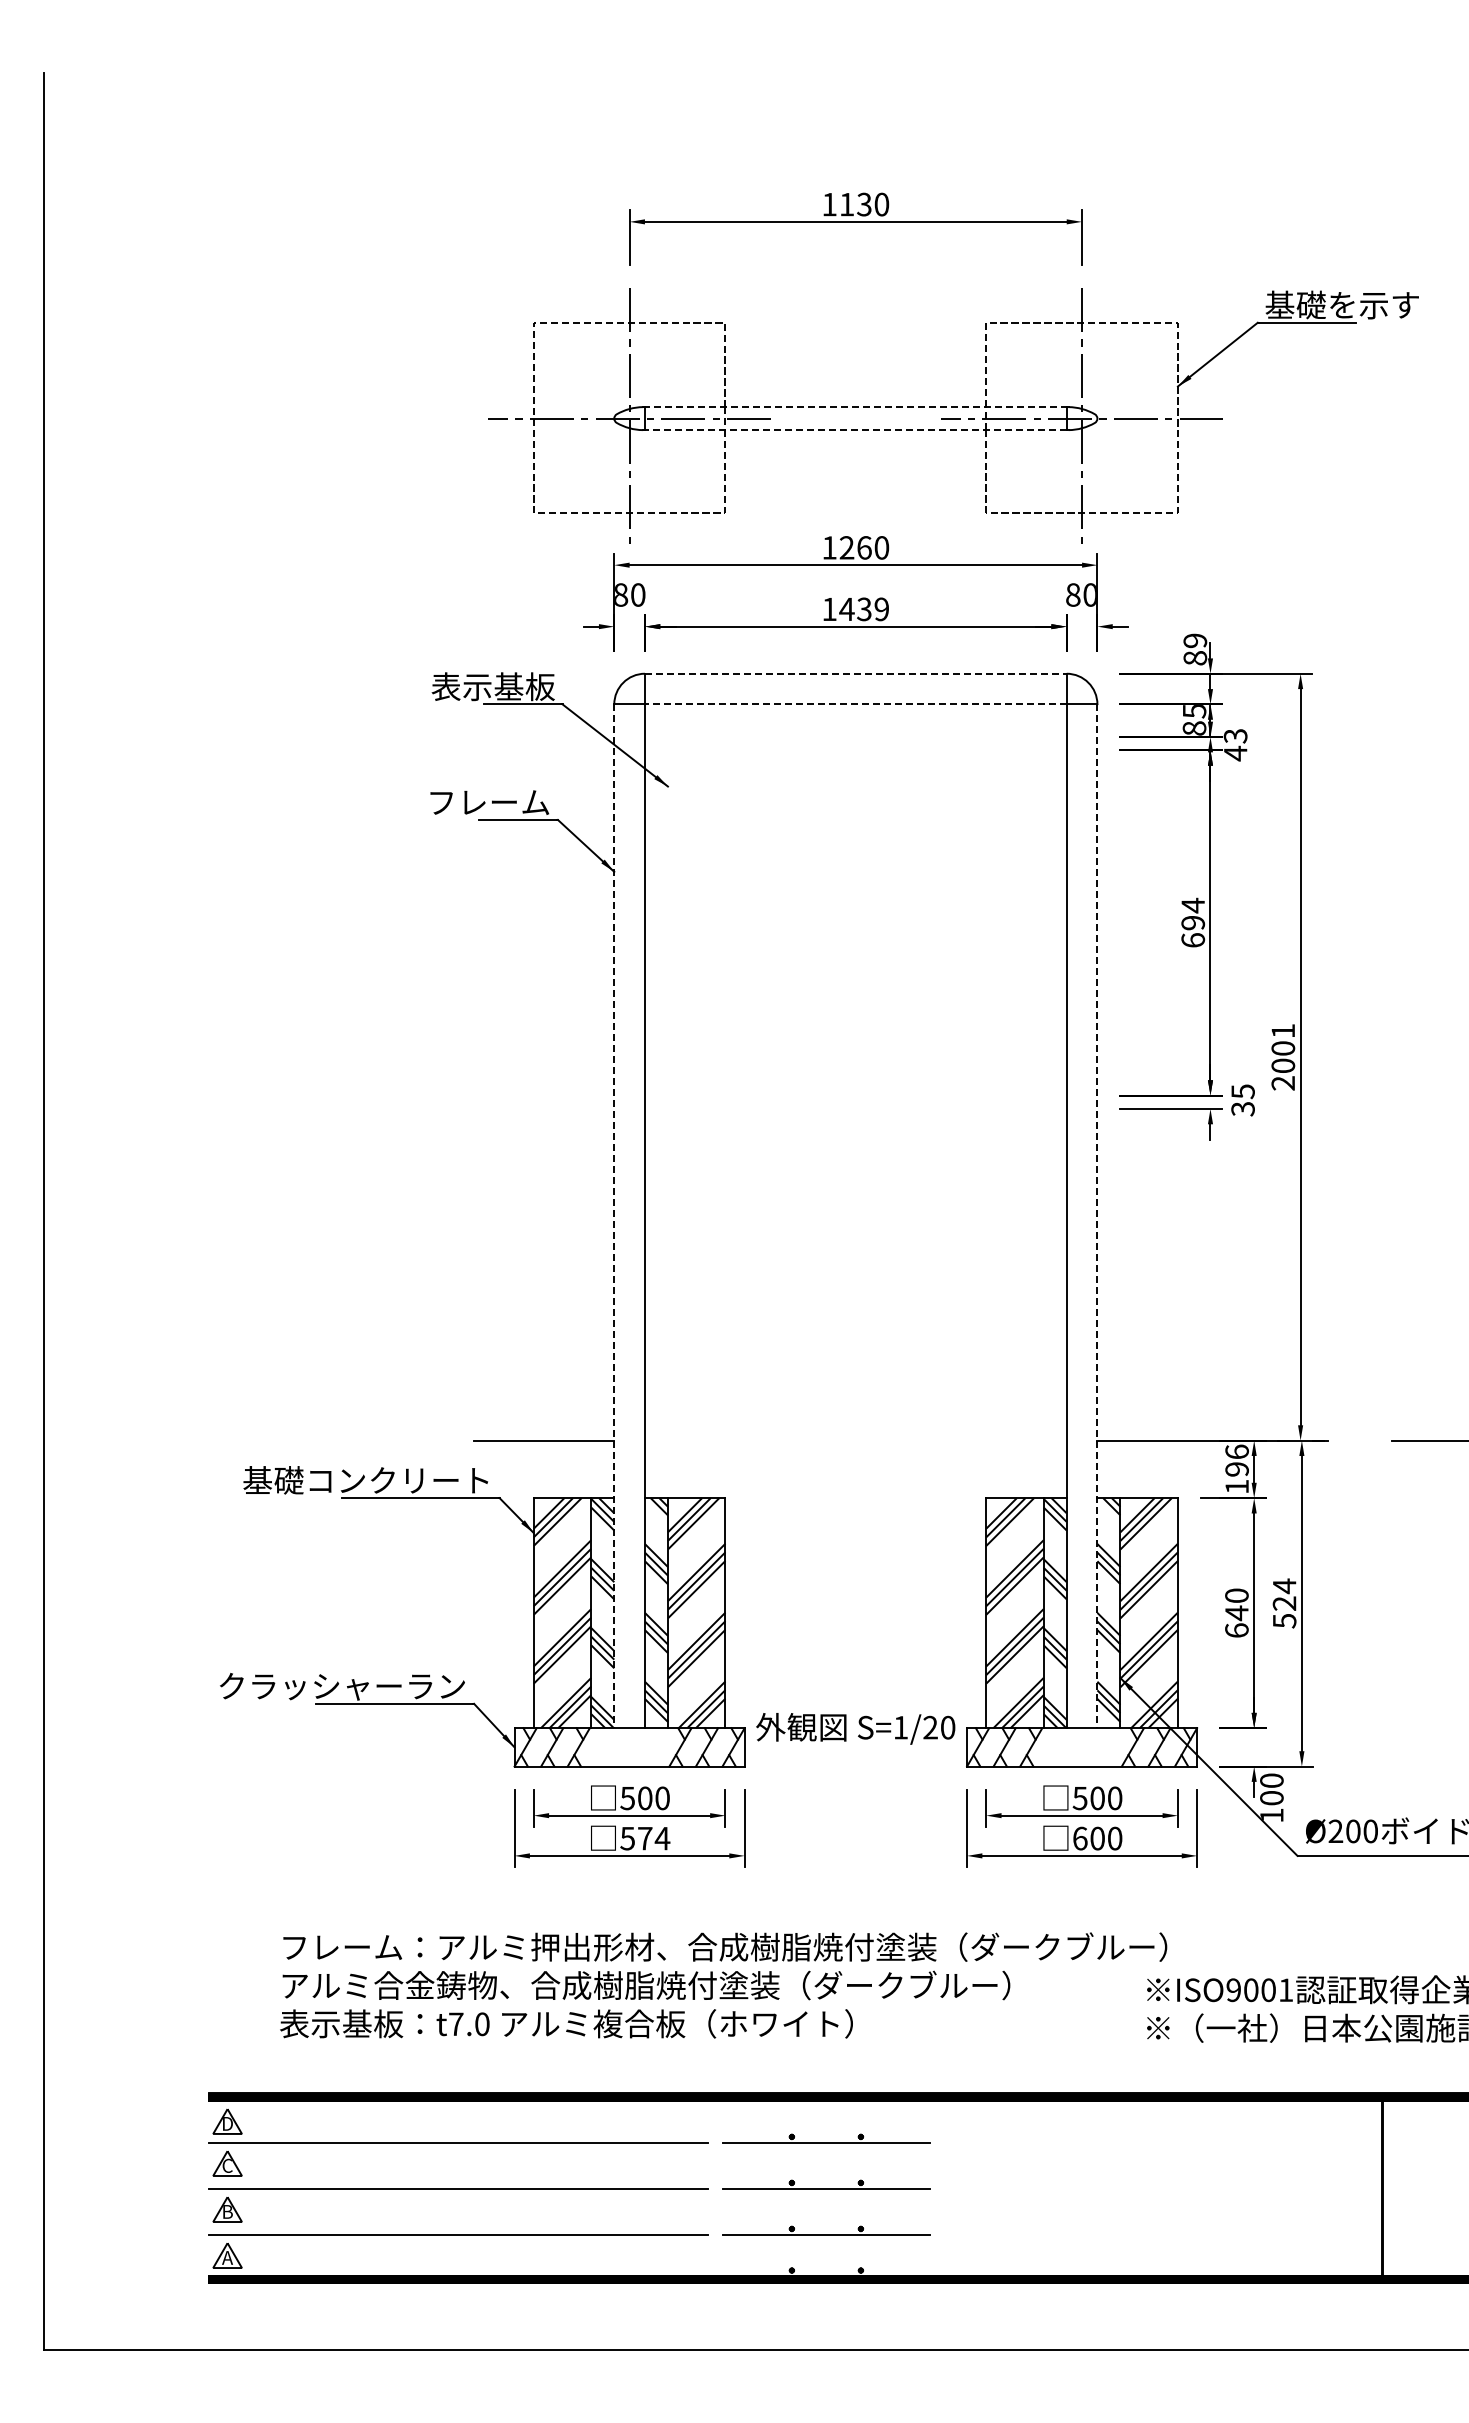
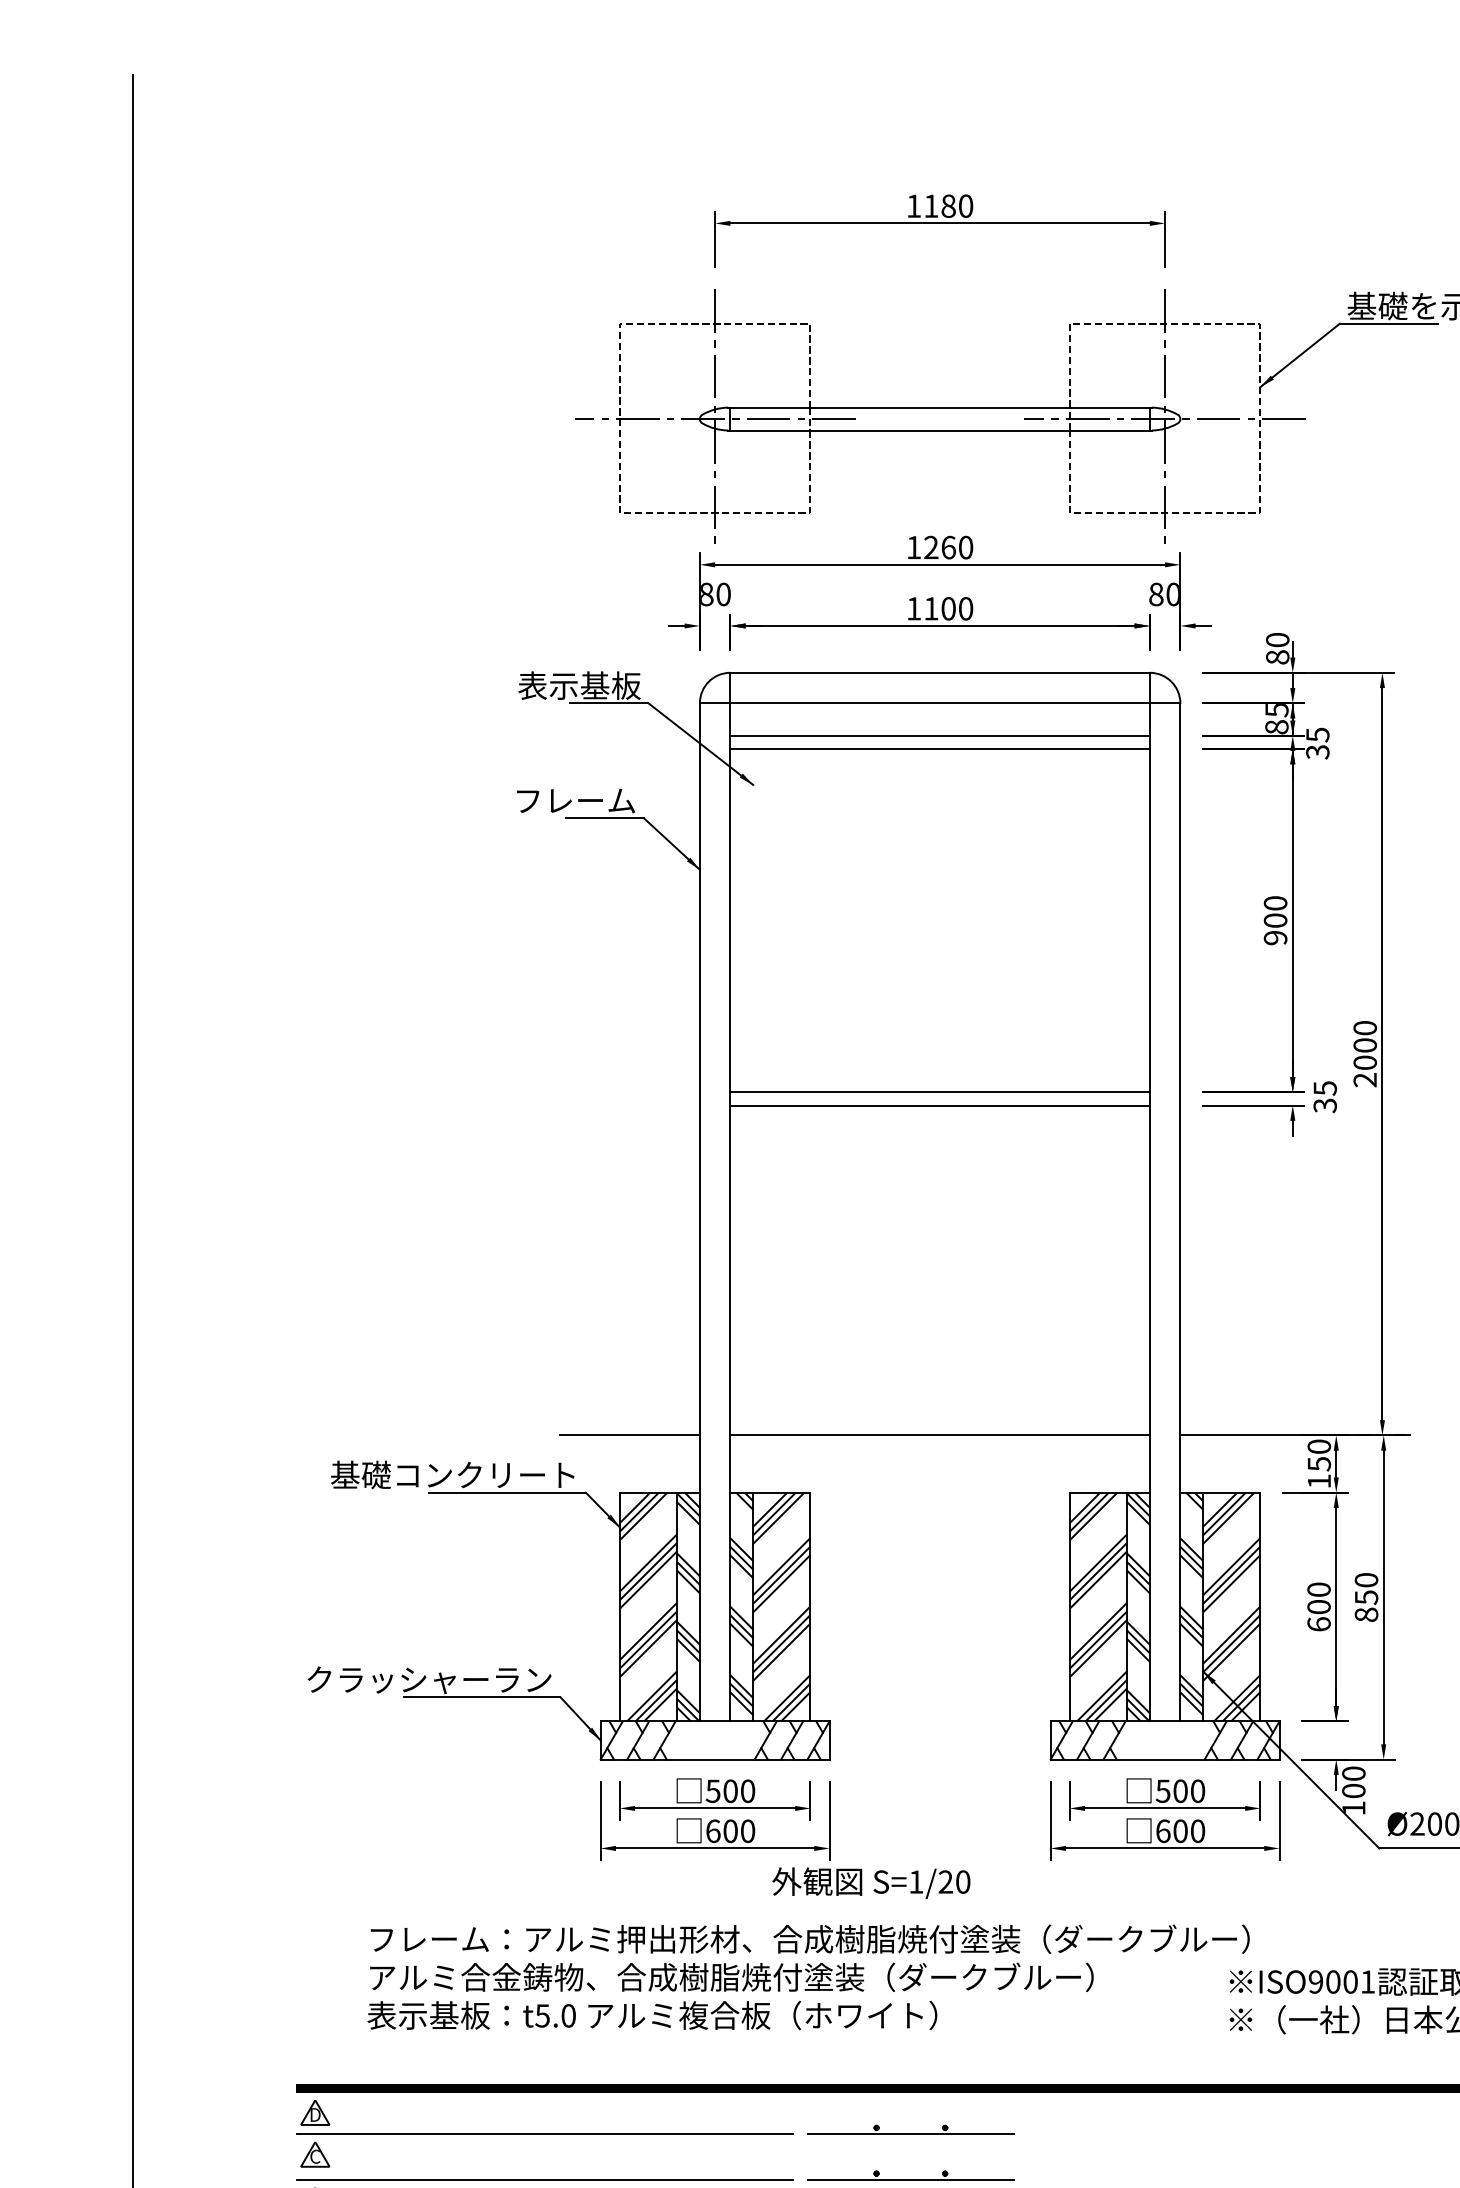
text: (864, 204) -> (948, 206), 1130 -> 1180
line: (854, 407) -> (938, 408), dashed -> solid
line: (854, 430) -> (938, 430), dashed -> solid
text: (864, 609) -> (948, 608), 1439 -> 1100
text: (1195, 640) -> (1277, 639), 89 -> 80
line: (855, 673) -> (939, 672), dashed -> solid
line: (855, 704) -> (939, 703), dashed -> solid
line: (855, 737) -> (939, 736), added
text: (1235, 745) -> (1317, 744), 43 -> 35
line: (855, 750) -> (939, 749), added
text: (1193, 922) -> (1275, 920), 694 -> 900
text: (1283, 1031) -> (1365, 1028), 2001 -> 2000
line: (855, 1095) -> (939, 1092), added
line: (855, 1108) -> (939, 1105), added
line: (614, 1216) -> (700, 1212), dashed -> solid
line: (1097, 1216) -> (1180, 1212), dashed -> solid
line: (855, 1440) -> (939, 1435), added
text: (1236, 1460) -> (1318, 1455), 196 -> 150
text: (1284, 1603) -> (1366, 1597), 524 -> 850
text: (1236, 1613) -> (1318, 1607), 640 -> 600
text: (855, 1728) -> (871, 1882), moved
text: (645, 1838) -> (730, 1831), 574 -> 600
text: (455, 2024) -> (541, 2016), t7.0 -> t5.0

